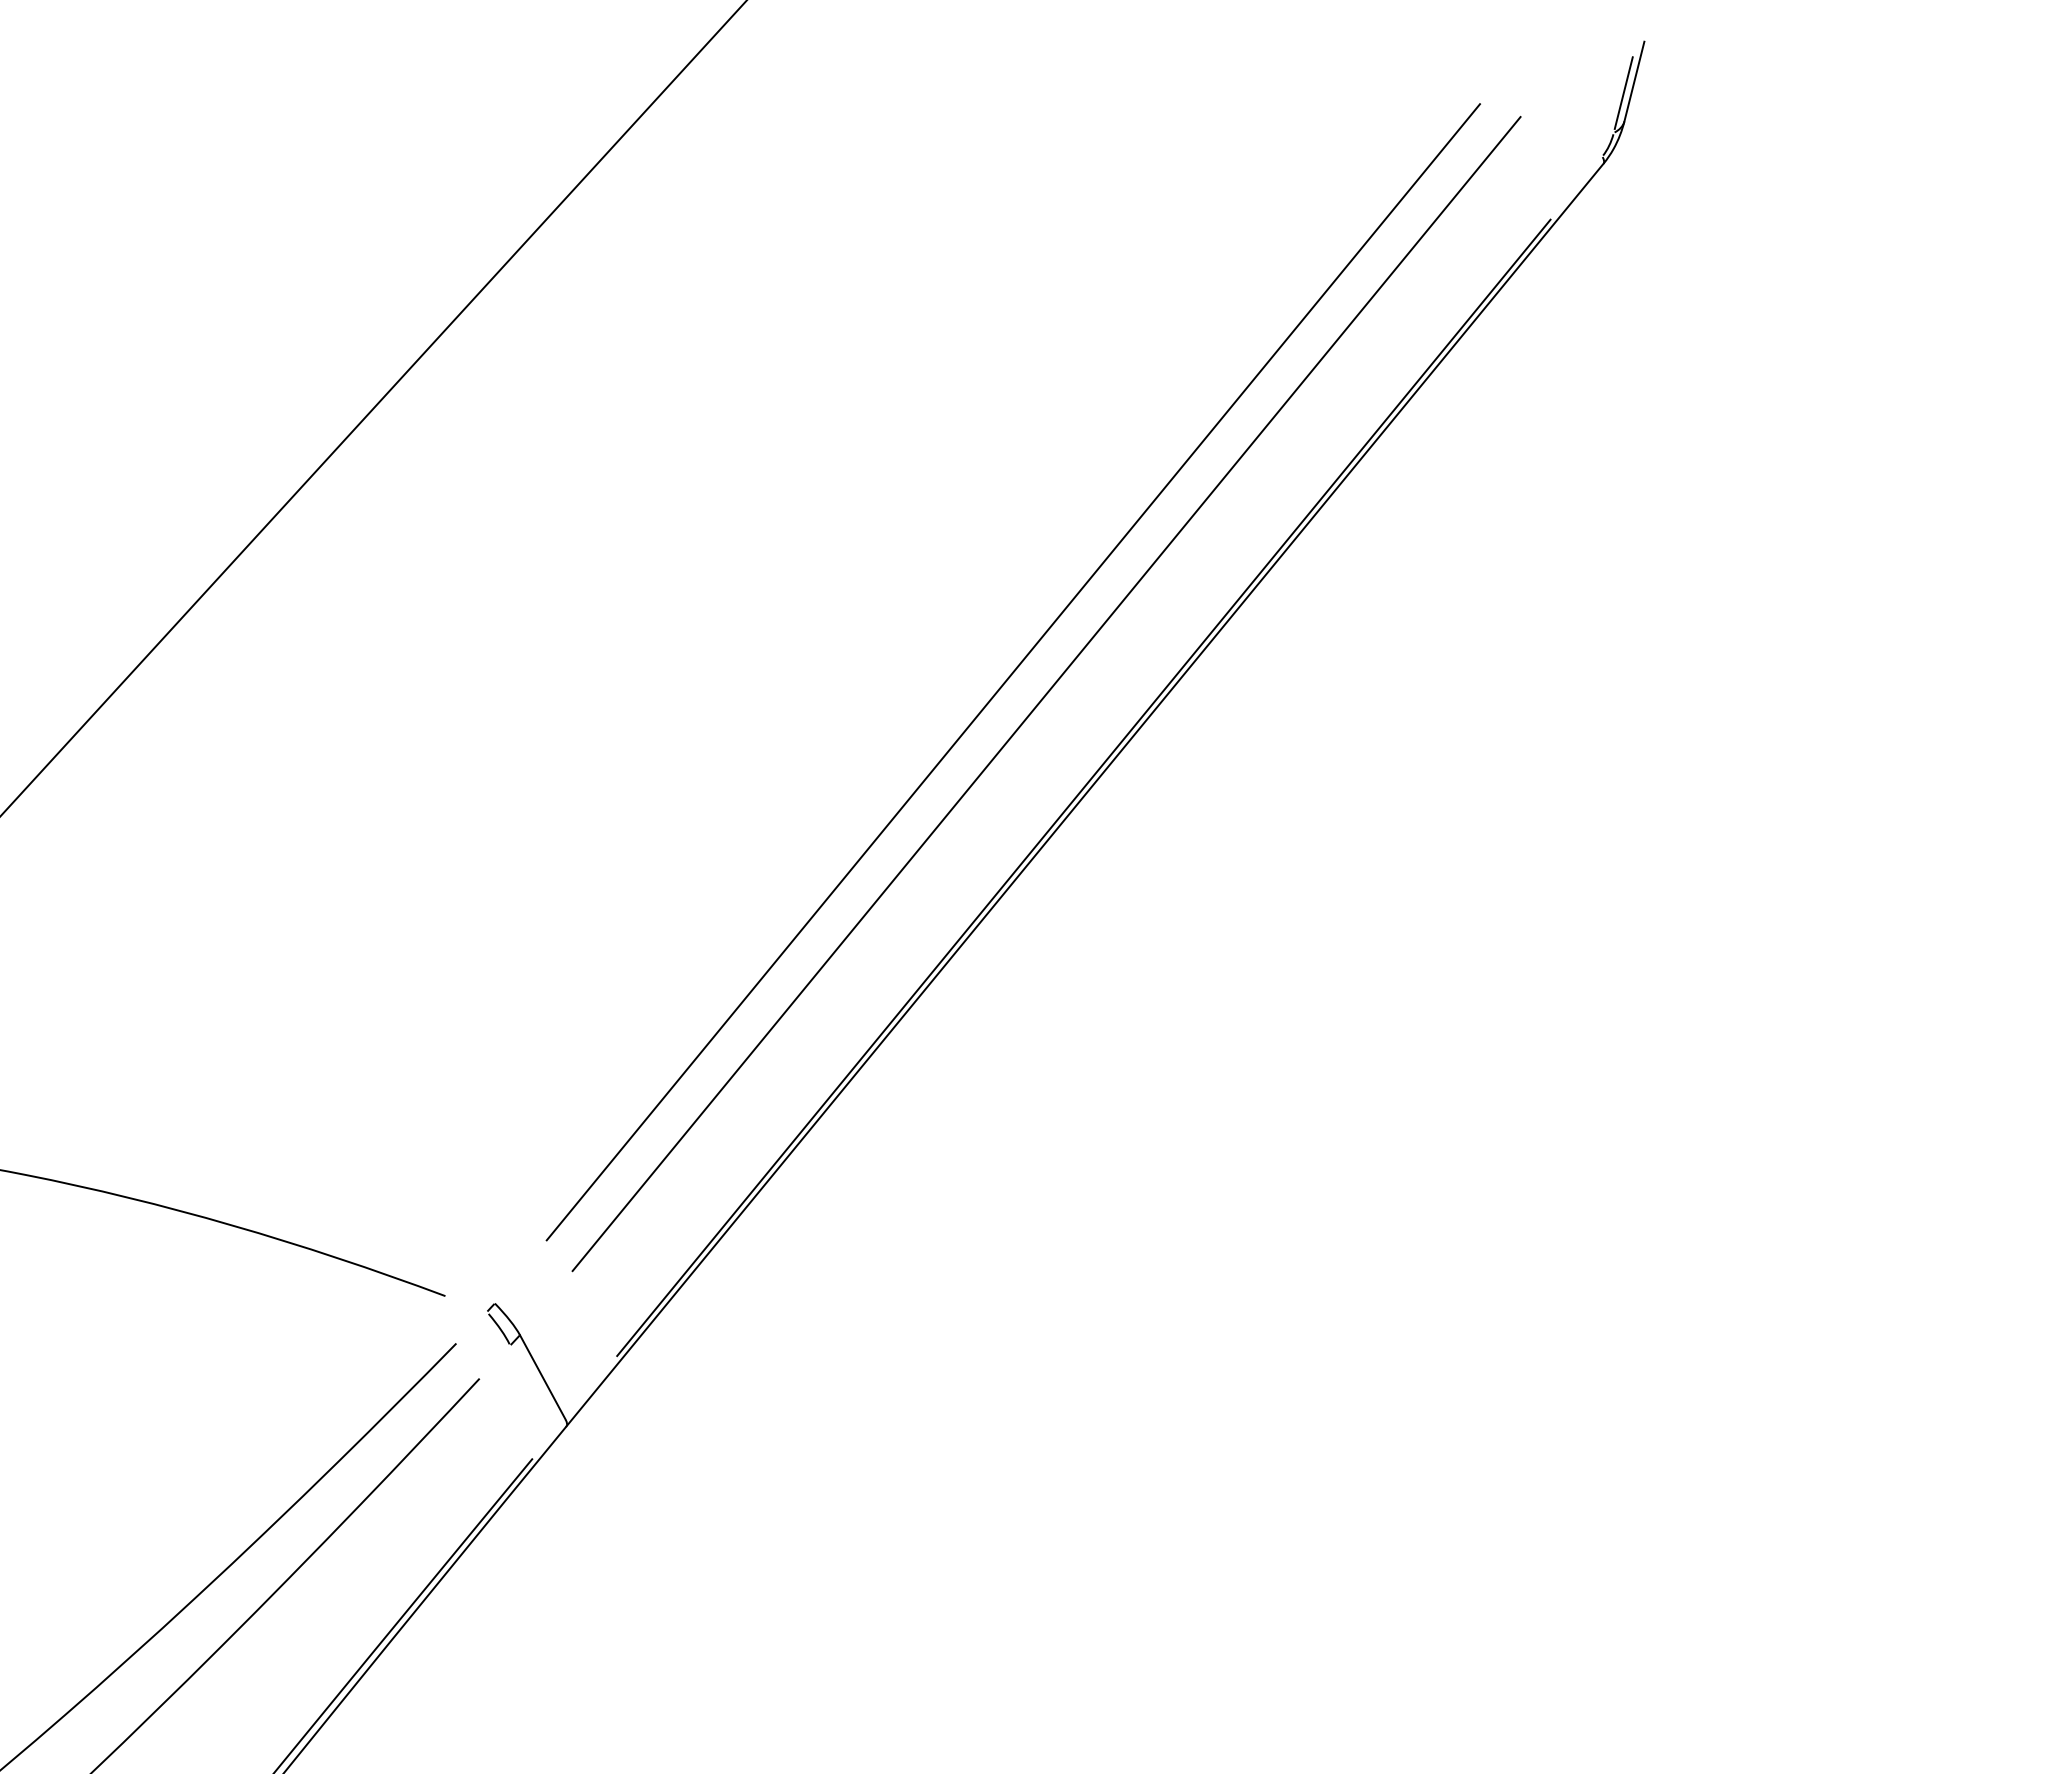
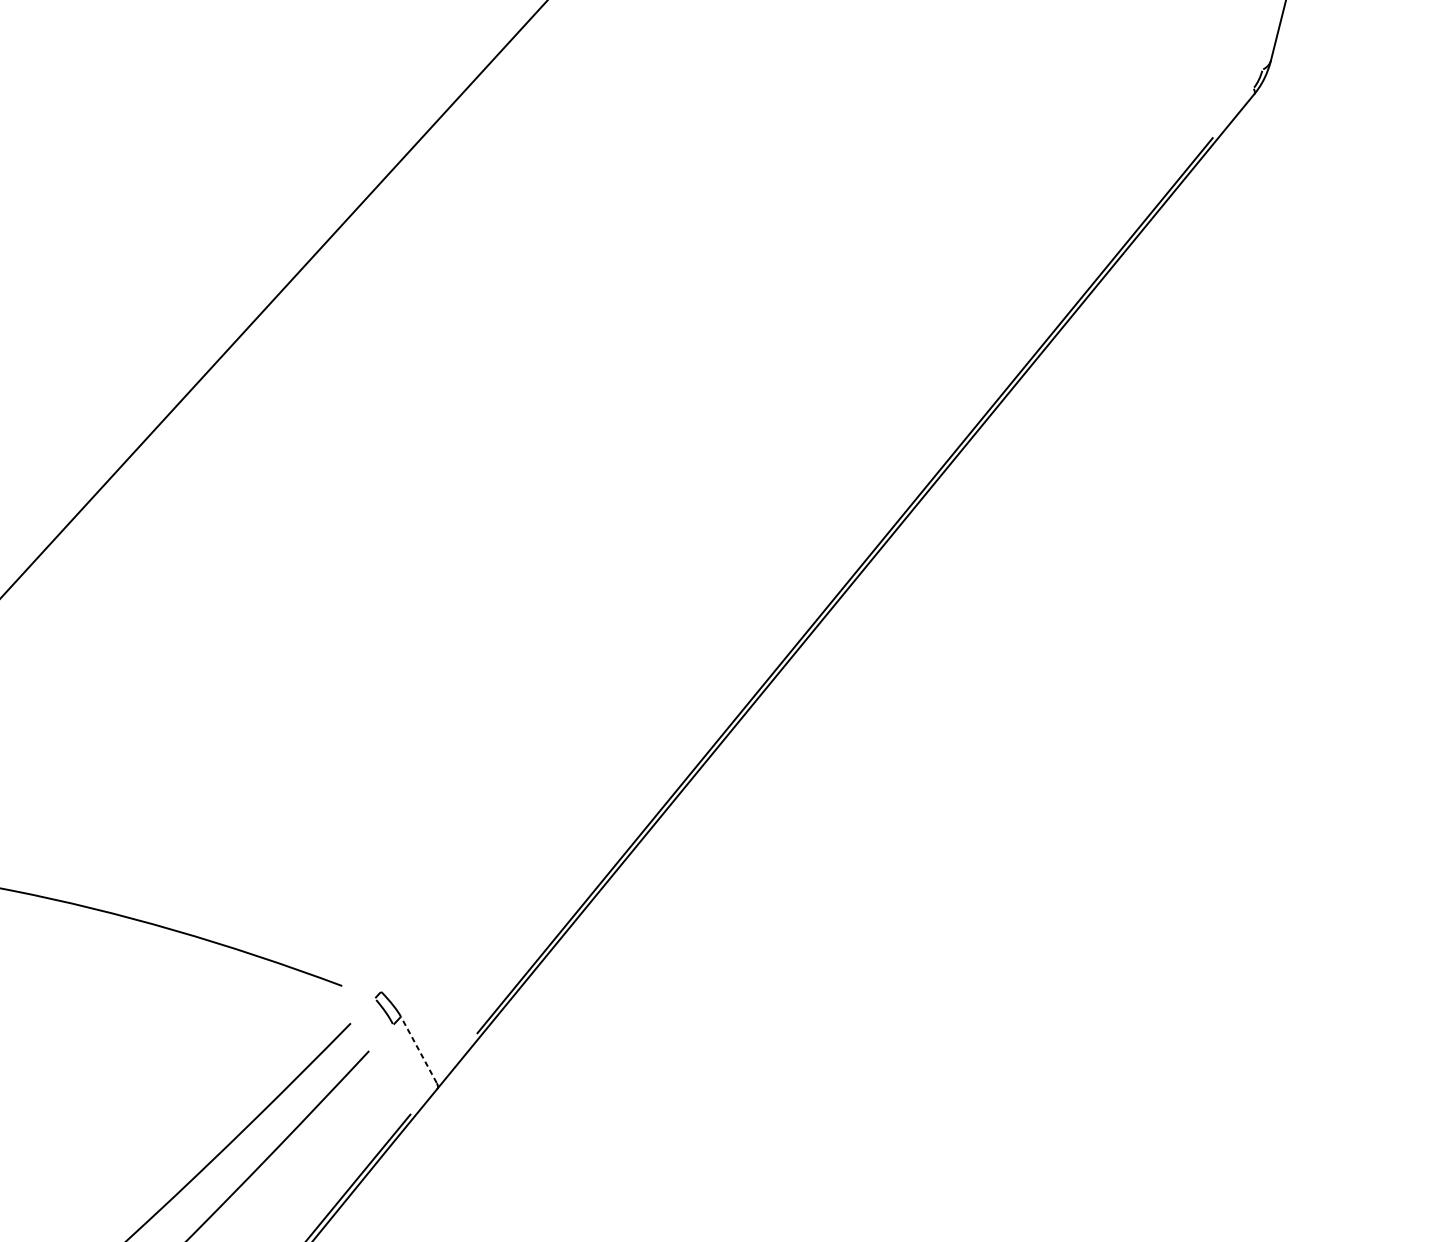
line: (1623, 92) -> (1270, 37), removed
line: (1013, 672) -> (789, 494), removed
line: (1046, 694) -> (815, 512), removed
line: (542, 1377) -> (418, 1050), solid -> dashed

